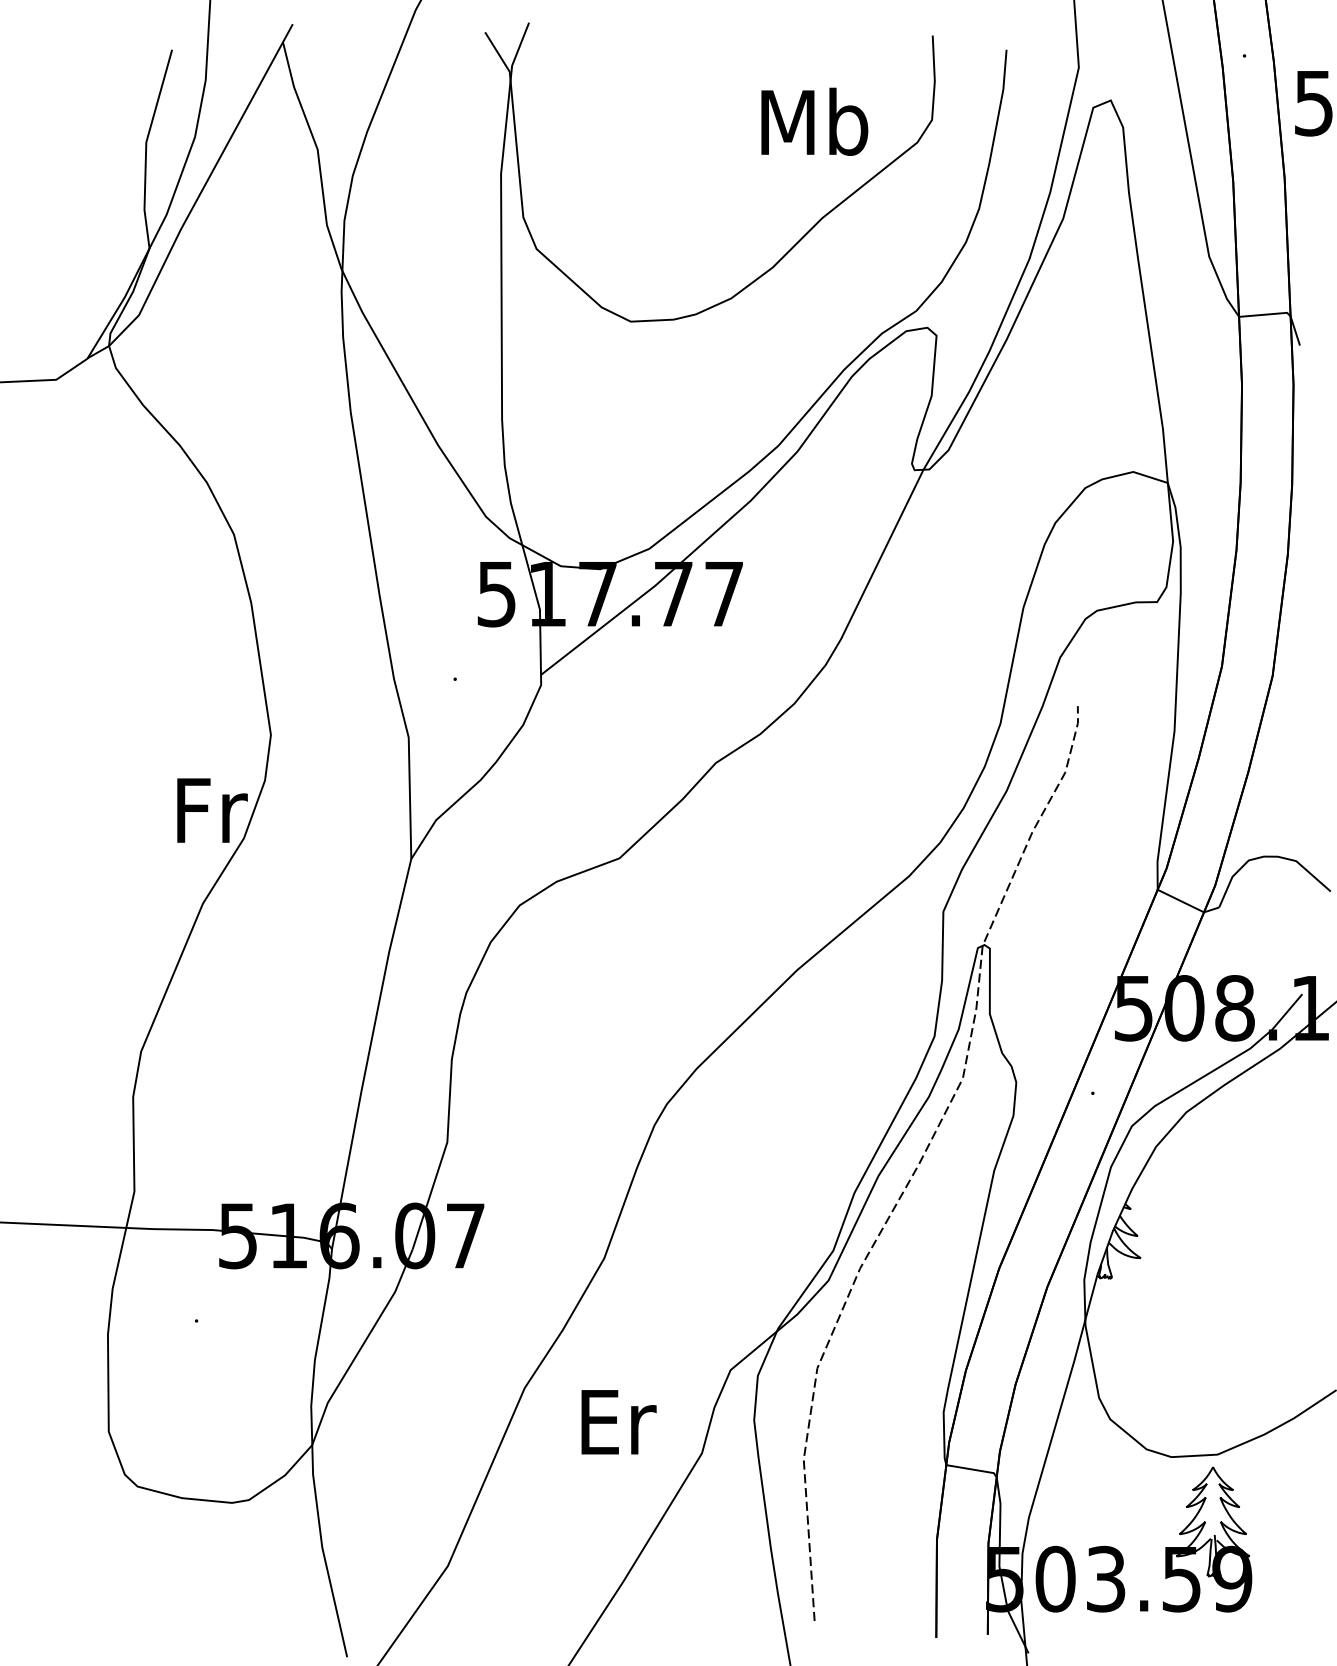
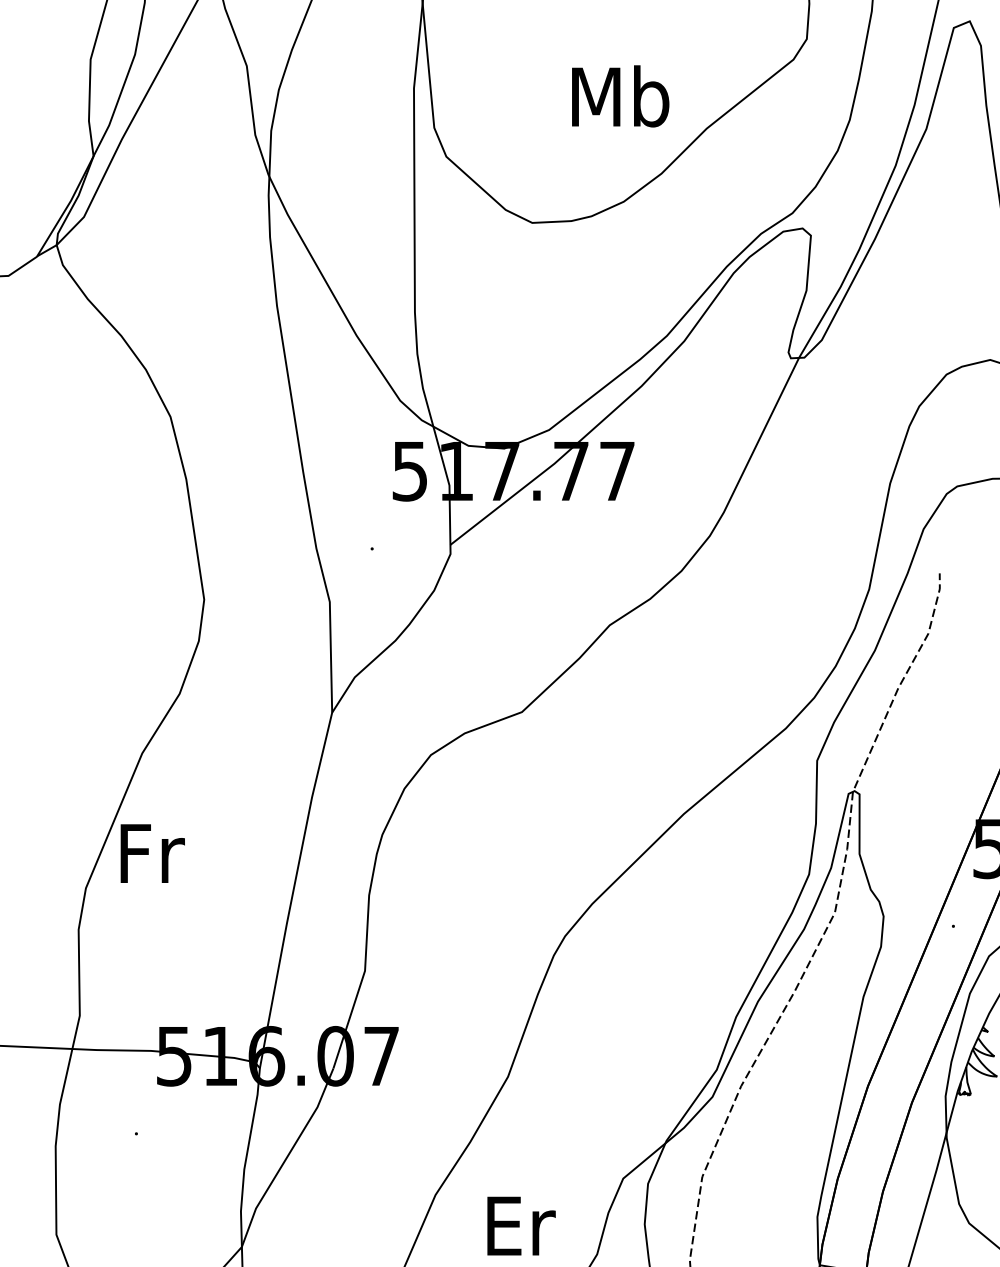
text: (814, 121) -> (620, 96), moved
text: (212, 810) -> (152, 853), moved

